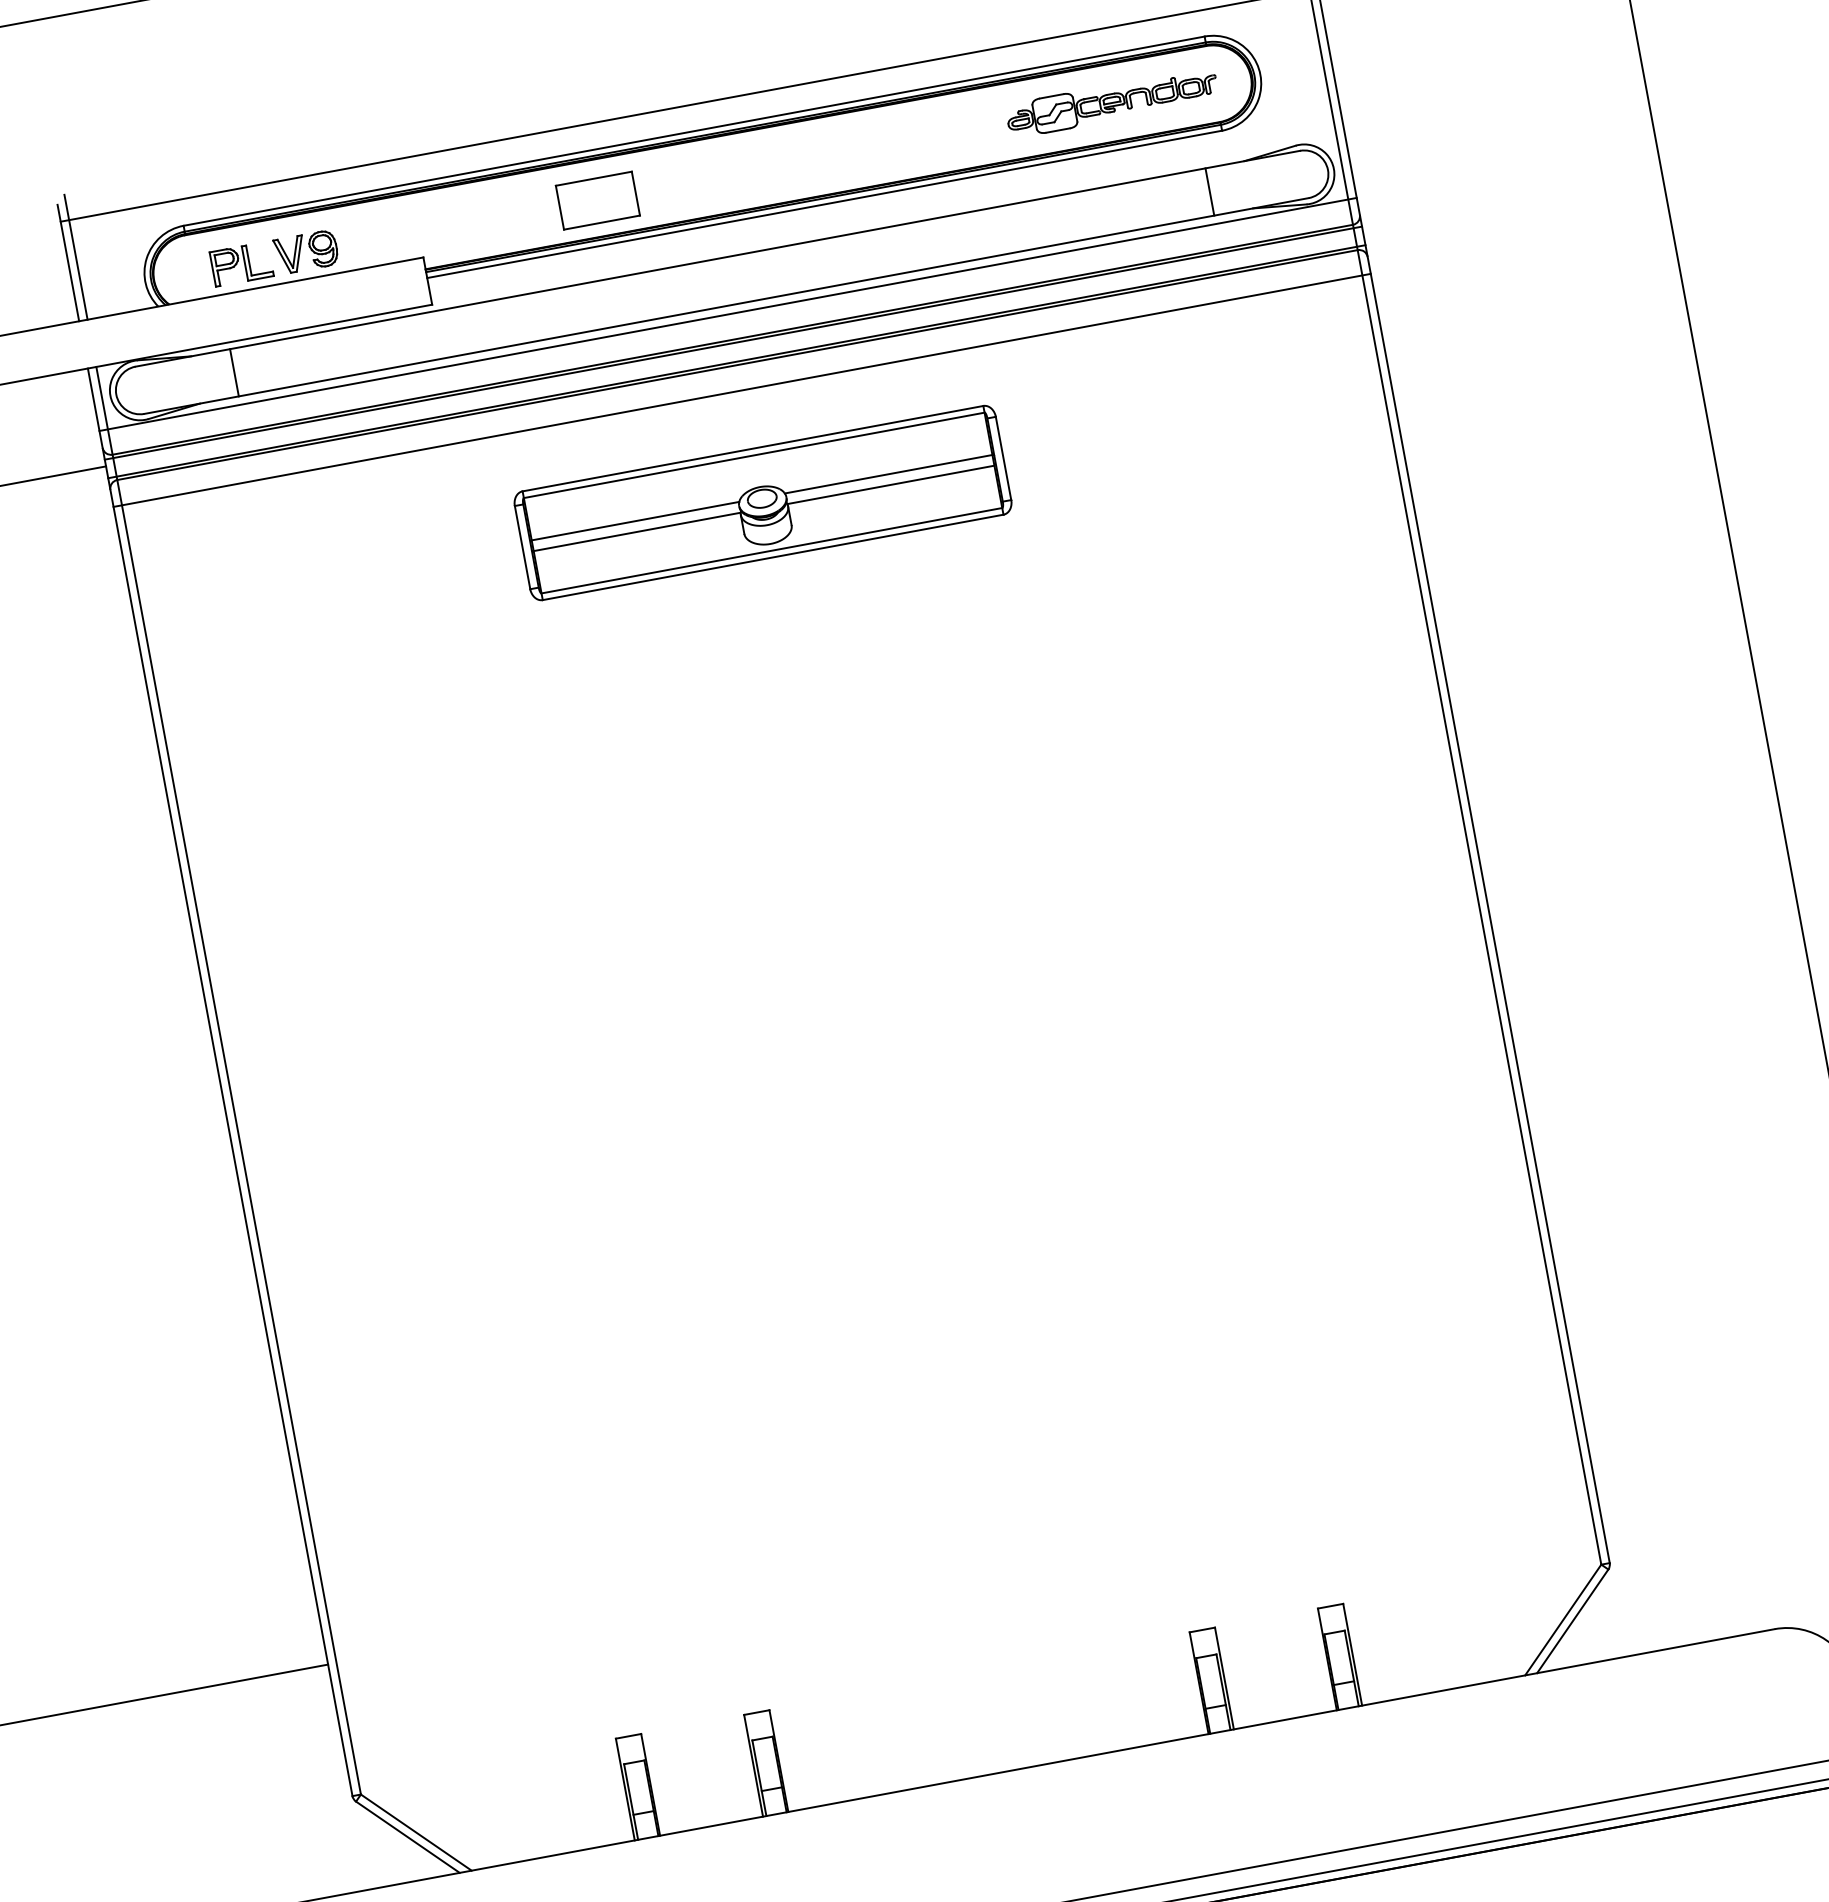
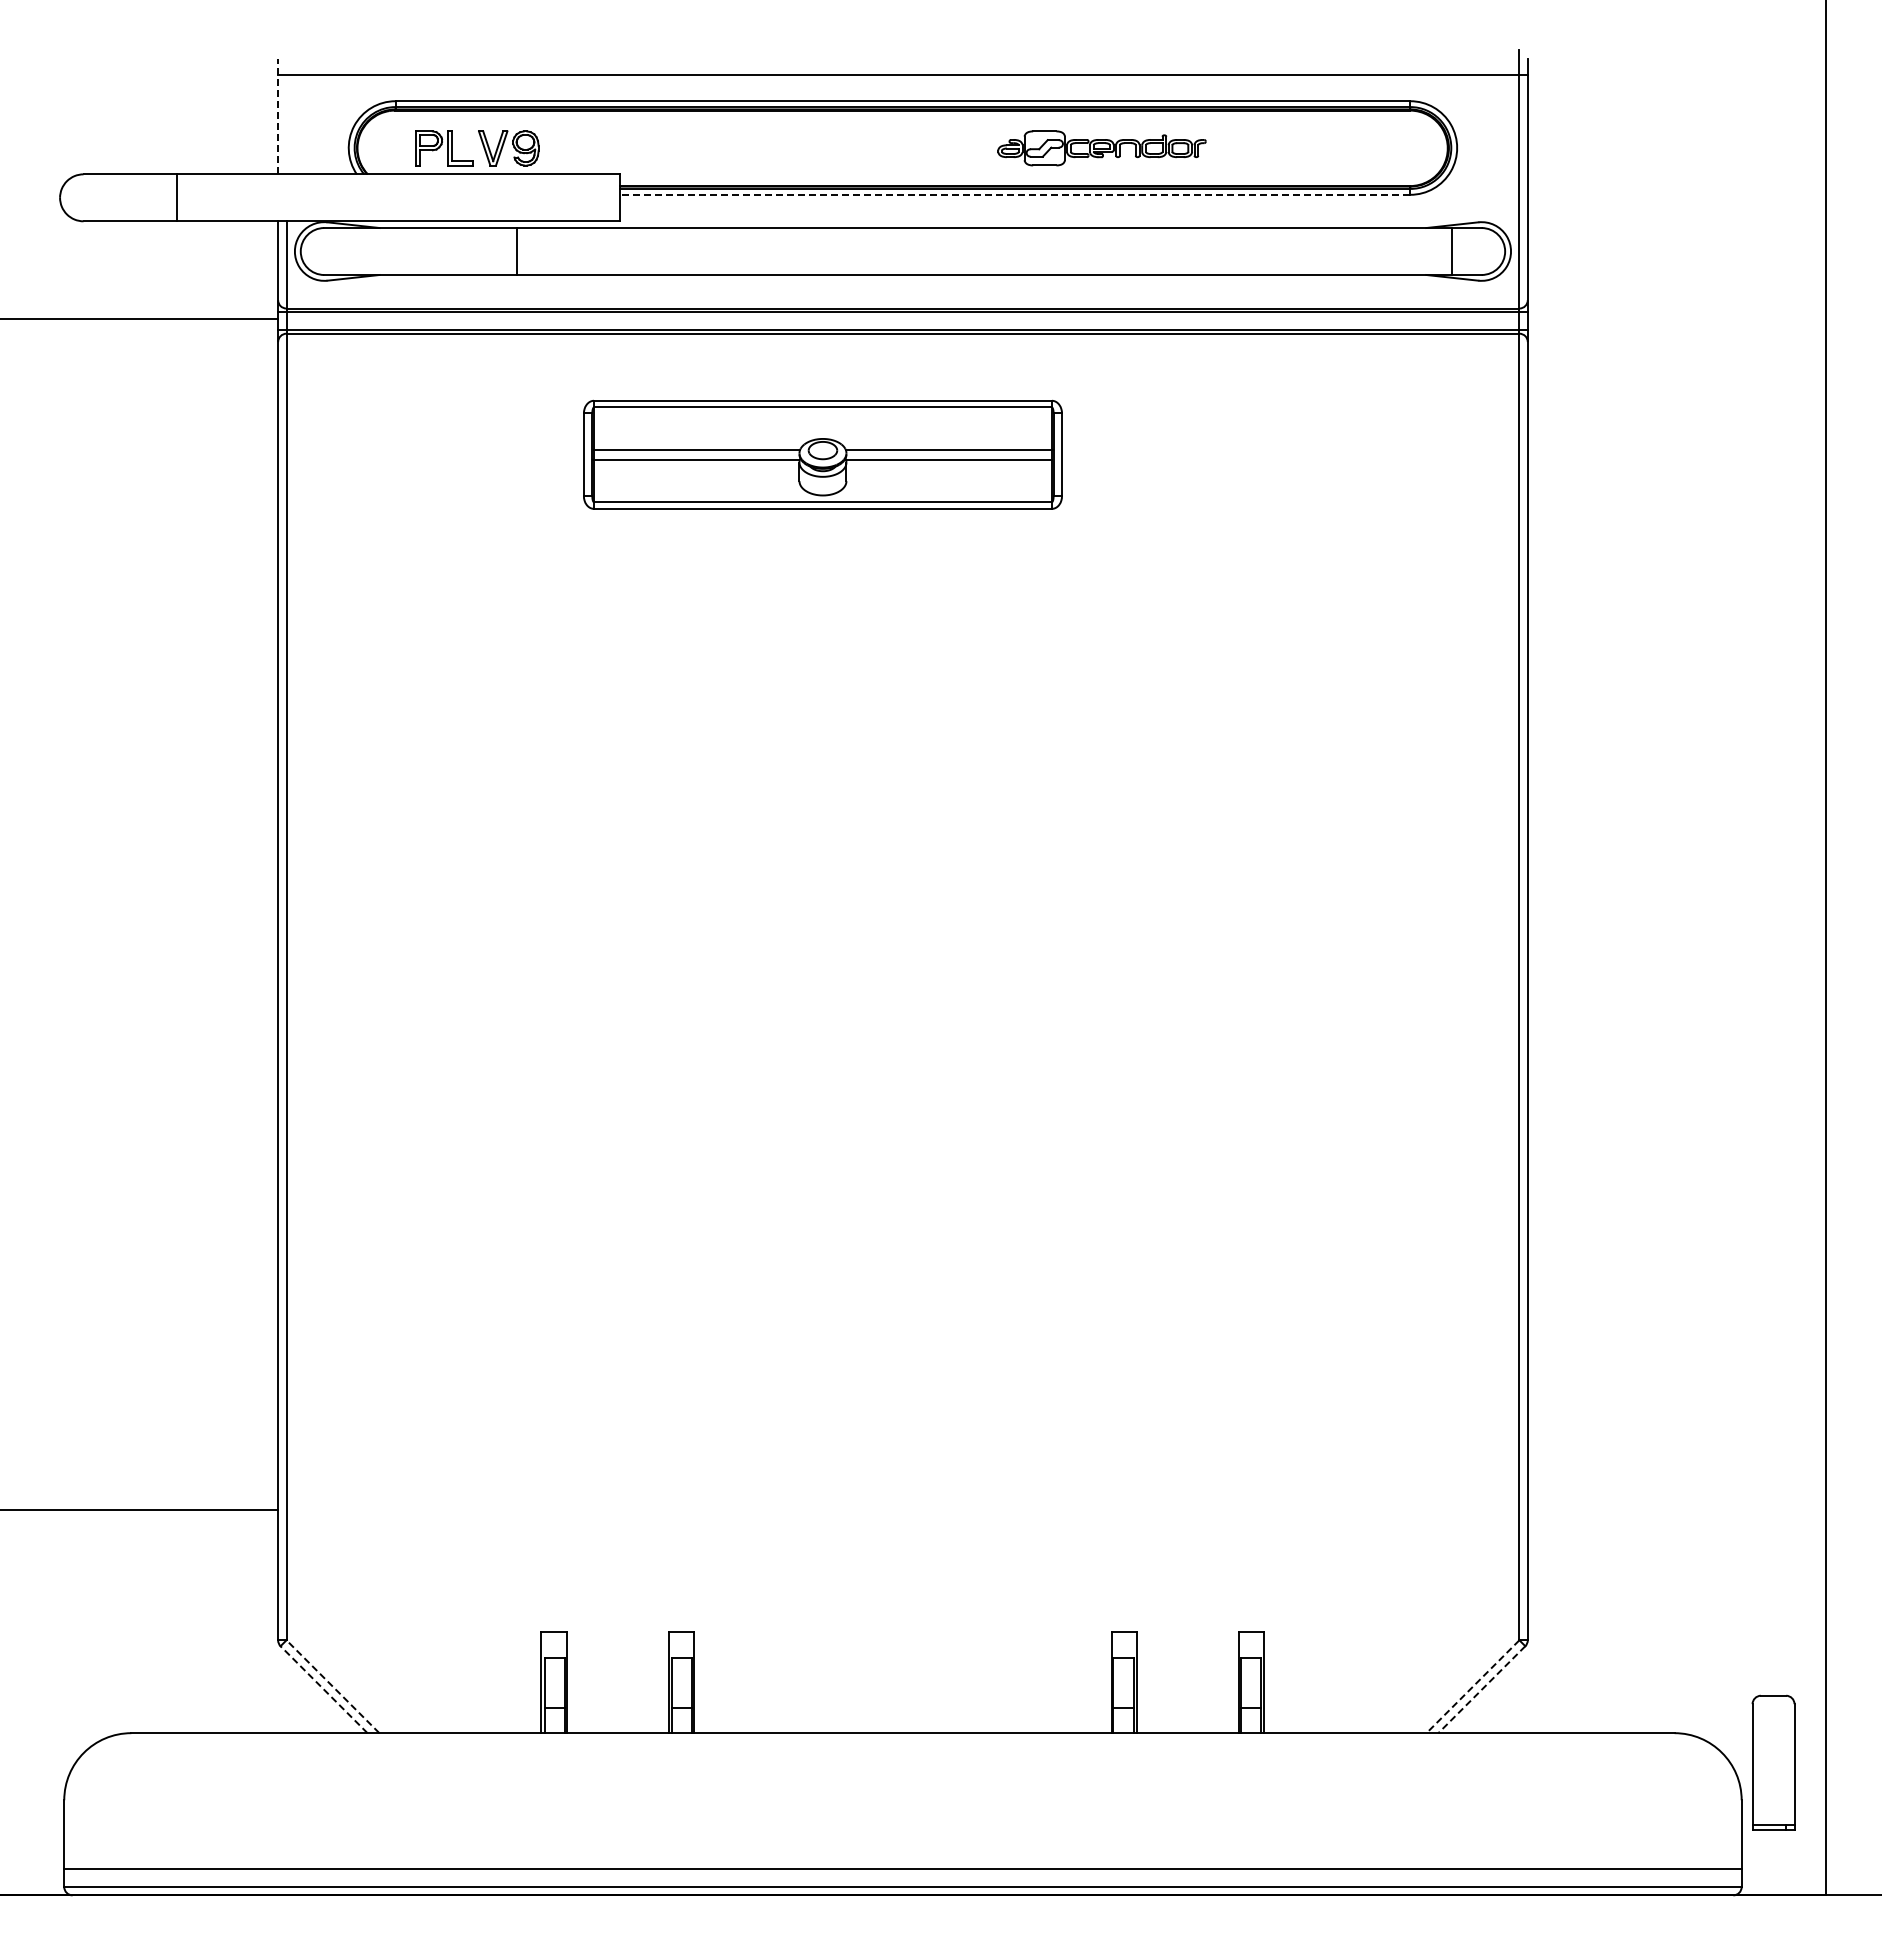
part: (1111, 102) -> (1101, 148), moved
line: (1209, 192) -> (1451, 251), moved
part: (597, 200) -> (797, 150), removed
line: (823, 204) -> (1014, 194), solid -> dashed
line: (76, 257) -> (286, 112), removed
line: (68, 263) -> (278, 116), solid -> dashed
line: (727, 314) -> (902, 283), removed
line: (234, 372) -> (517, 251), moved
line: (741, 390) -> (902, 358), removed
part: (762, 502) -> (822, 454), moved
line: (1562, 1619) -> (1472, 1686), solid -> dashed
line: (1572, 1622) -> (1481, 1690), solid -> dashed
line: (415, 1832) -> (332, 1686), solid -> dashed
line: (407, 1837) -> (323, 1689), solid -> dashed

